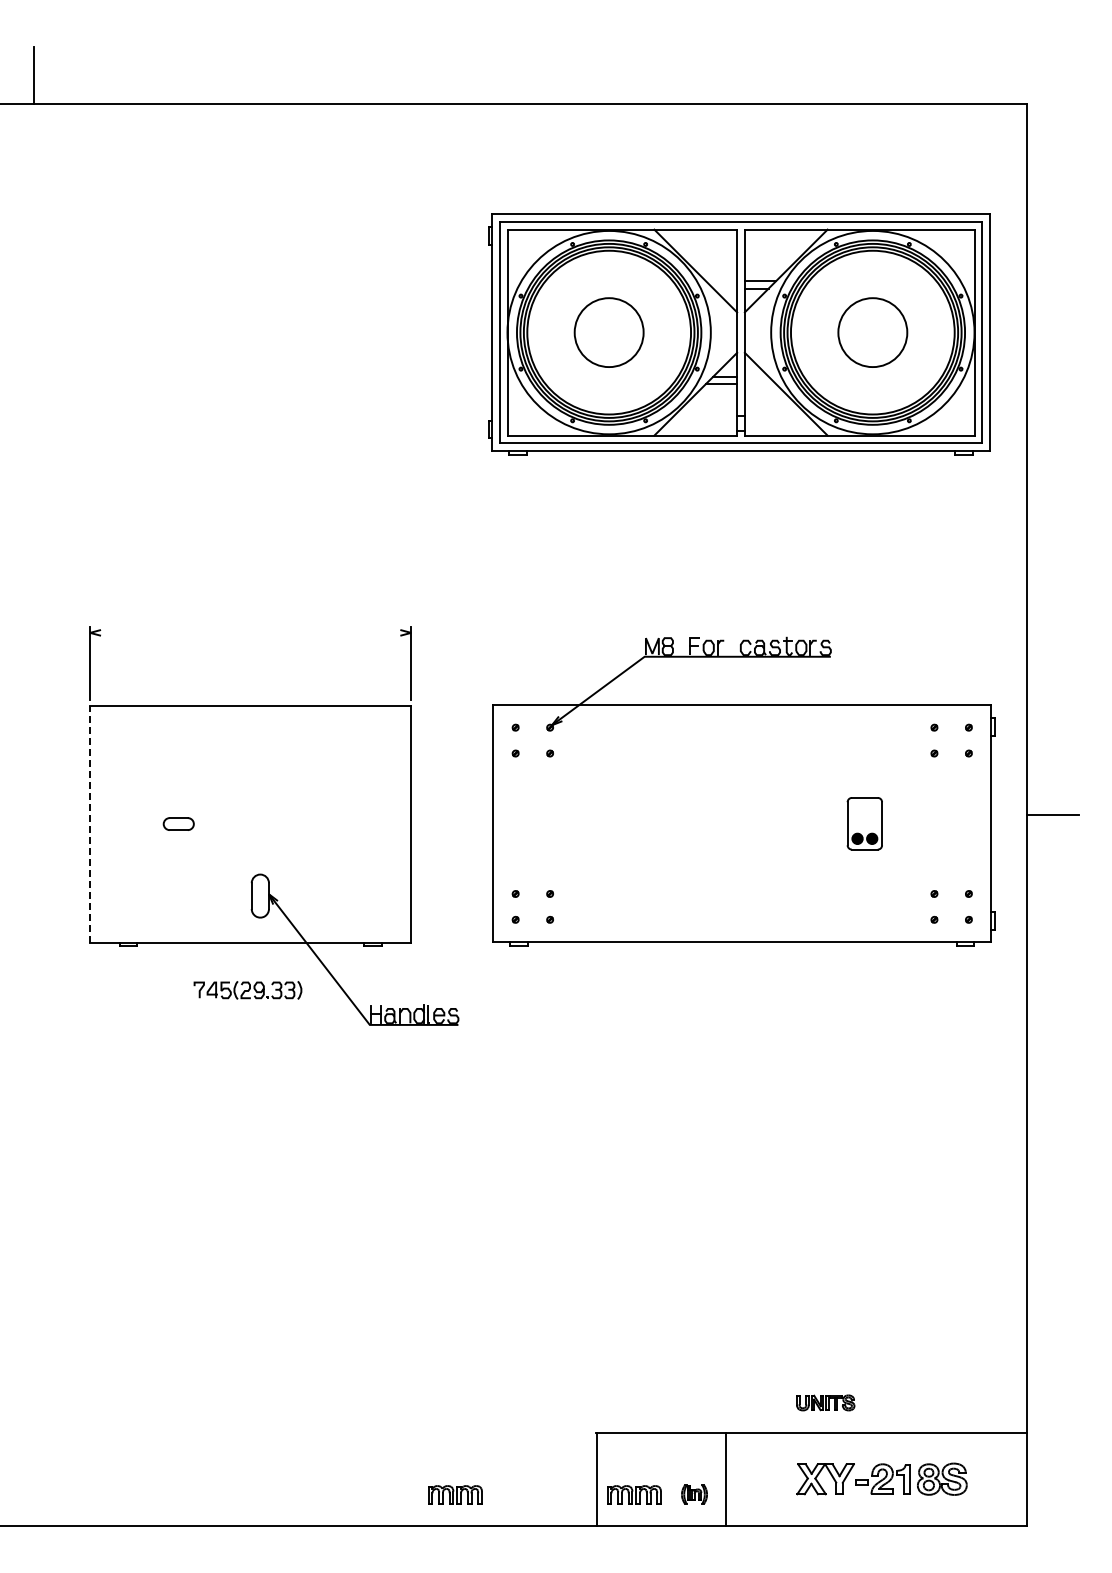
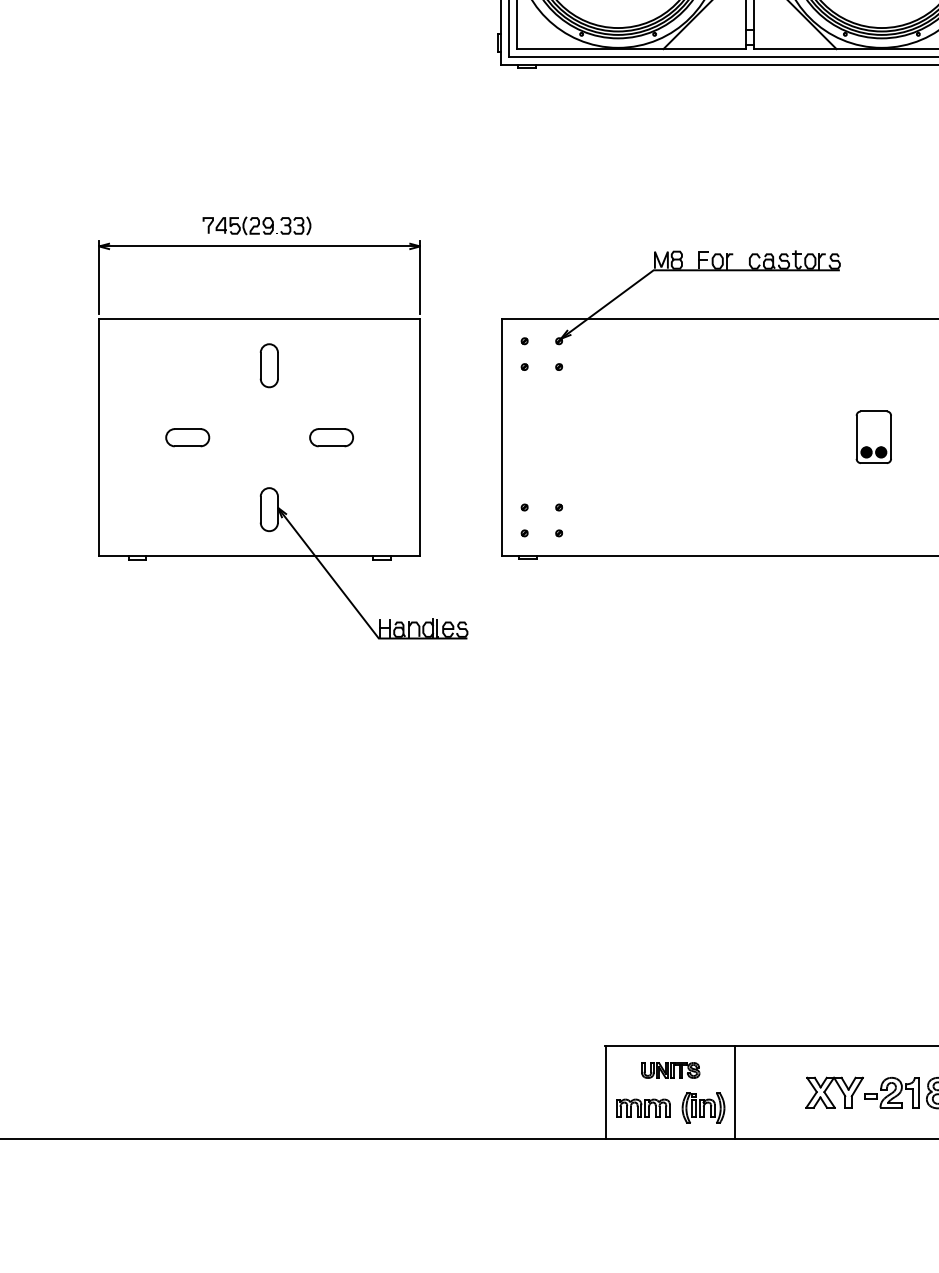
line: (250, 632) -> (259, 246), added
part: (259, 751) -> (268, 365), added
line: (90, 823) -> (99, 437), dashed -> solid
part: (178, 823) -> (187, 437), size x1.43
part: (322, 823) -> (331, 437), added
part: (247, 990) -> (256, 226), moved
part: (825, 1402) -> (670, 1070), moved
part: (455, 1494) -> (464, 1108), removed
part: (694, 1494) -> (703, 1108), size x1.67

